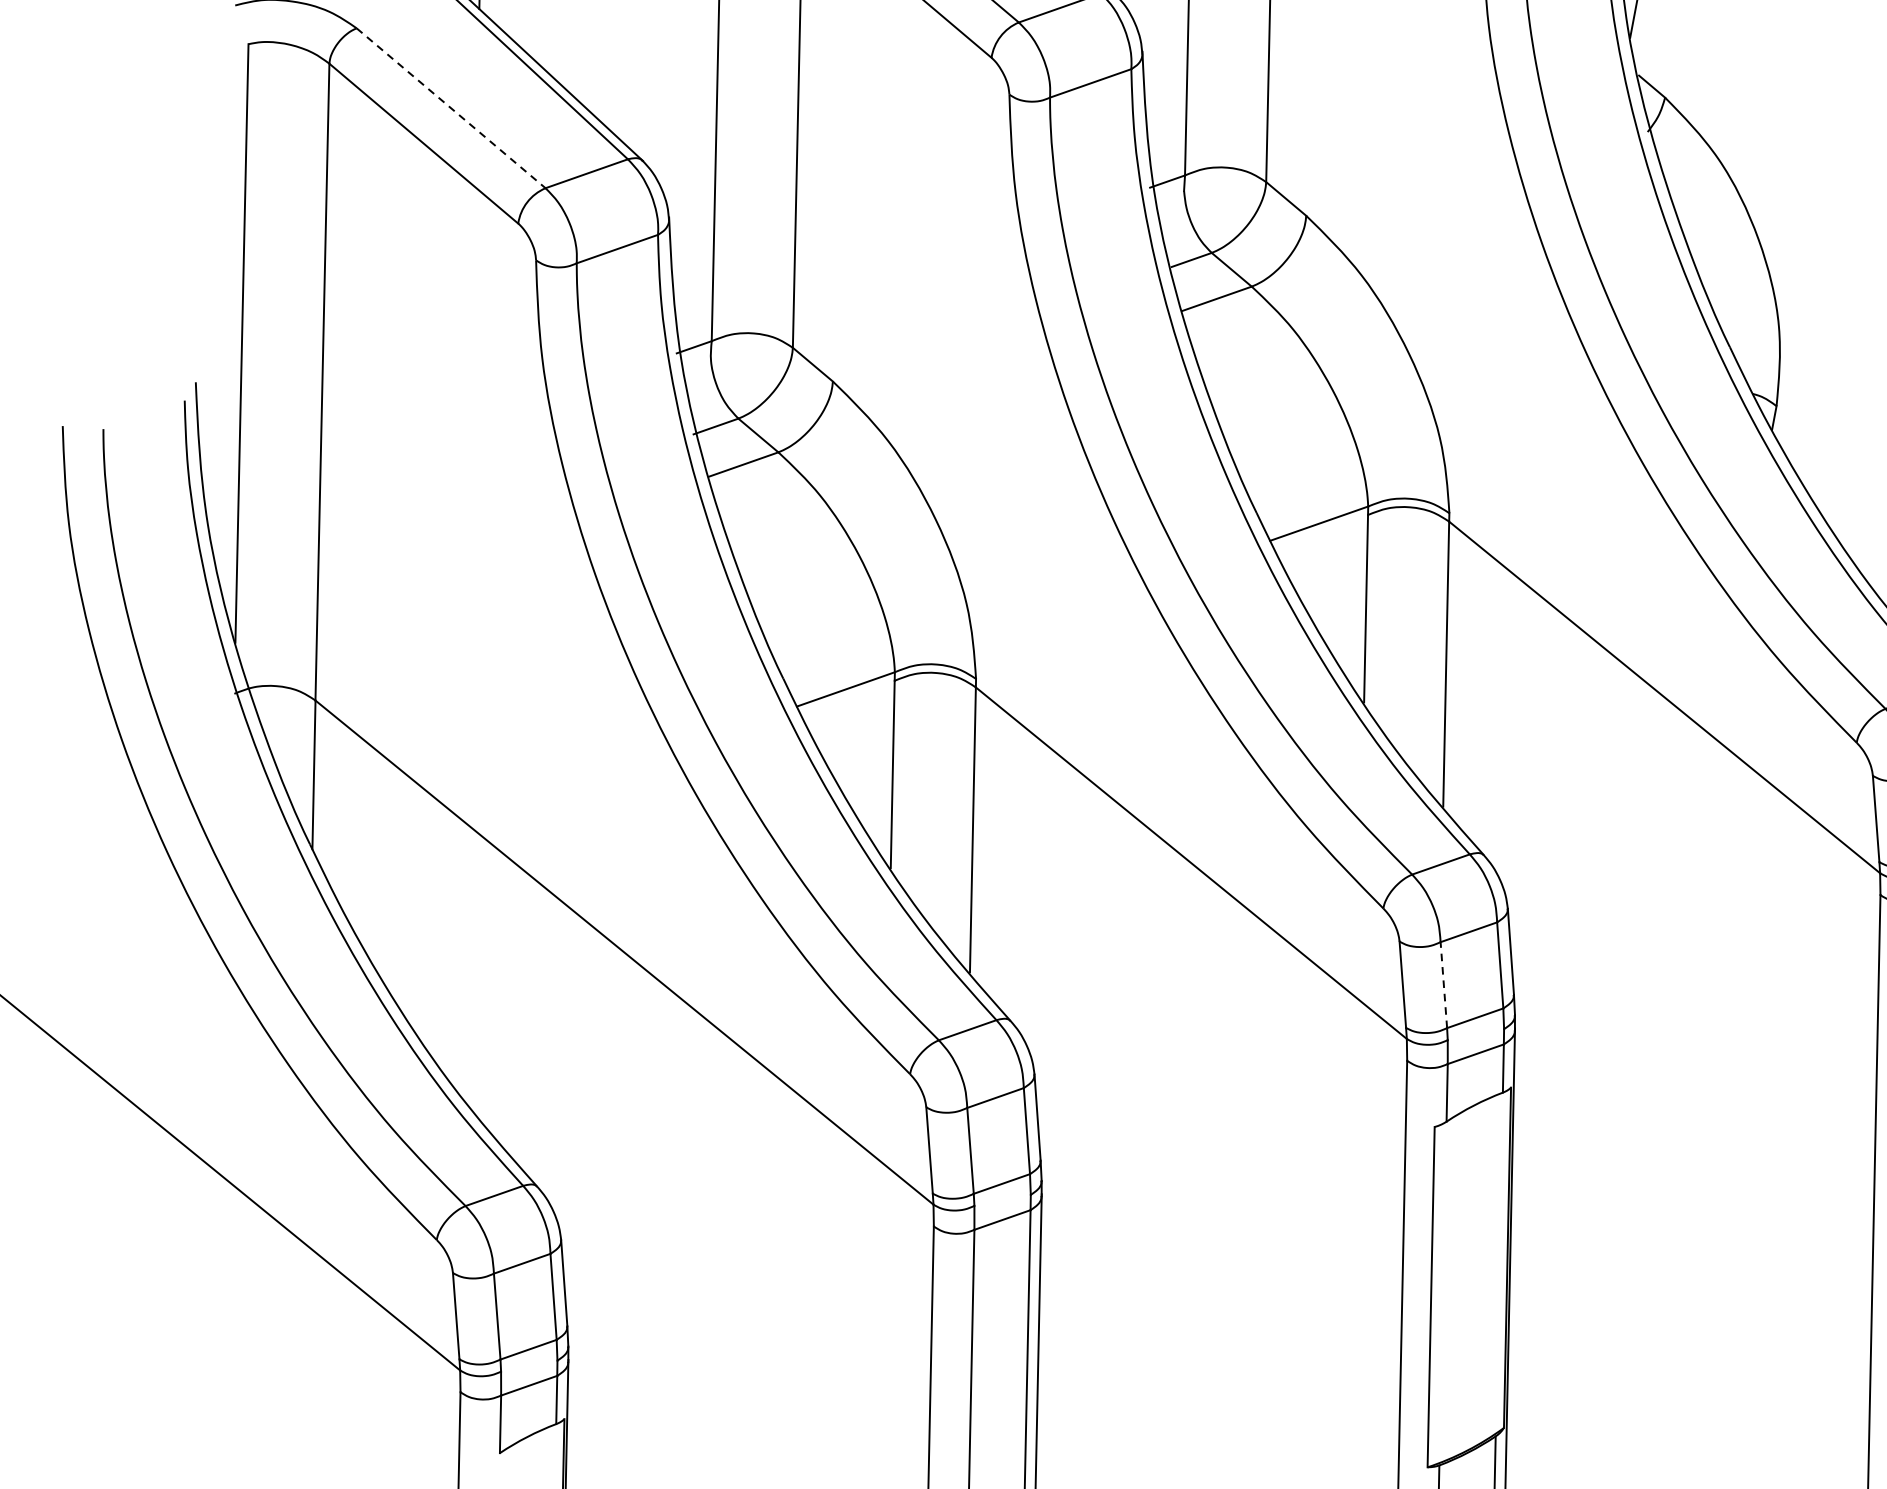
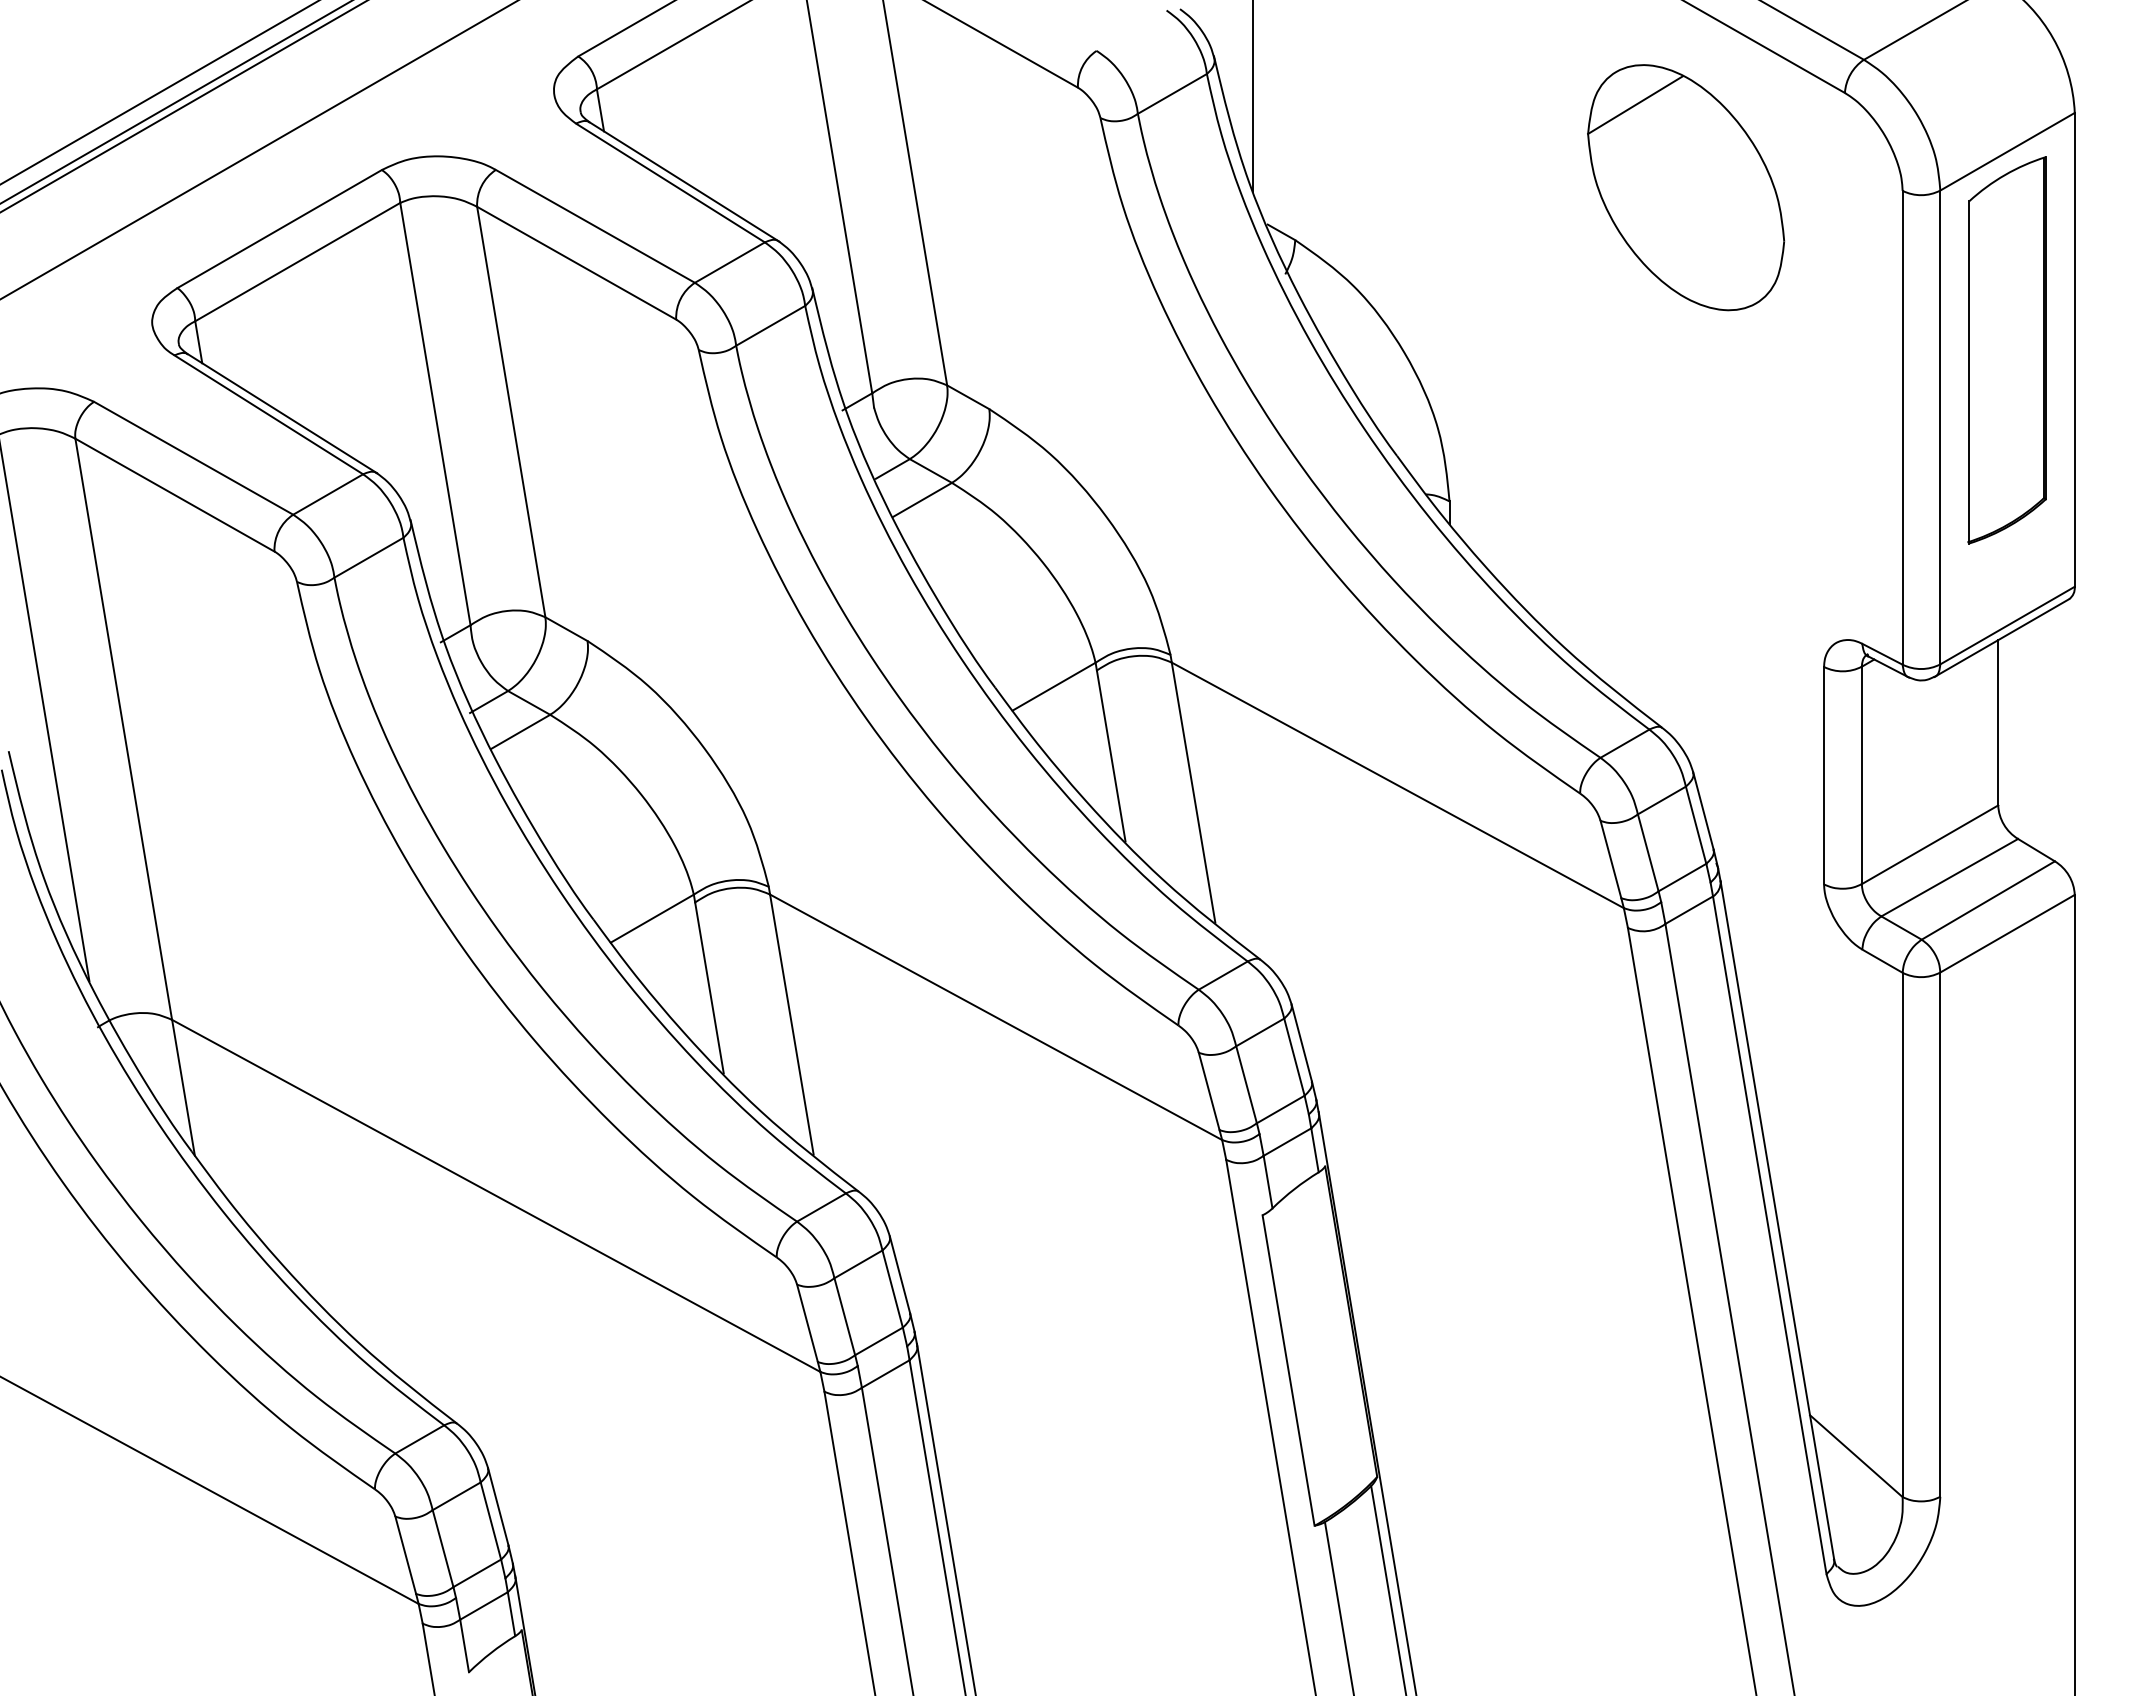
line: (451, 108) -> (194, 458), dashed -> solid
line: (1443, 984) -> (1246, 1084), dashed -> solid

